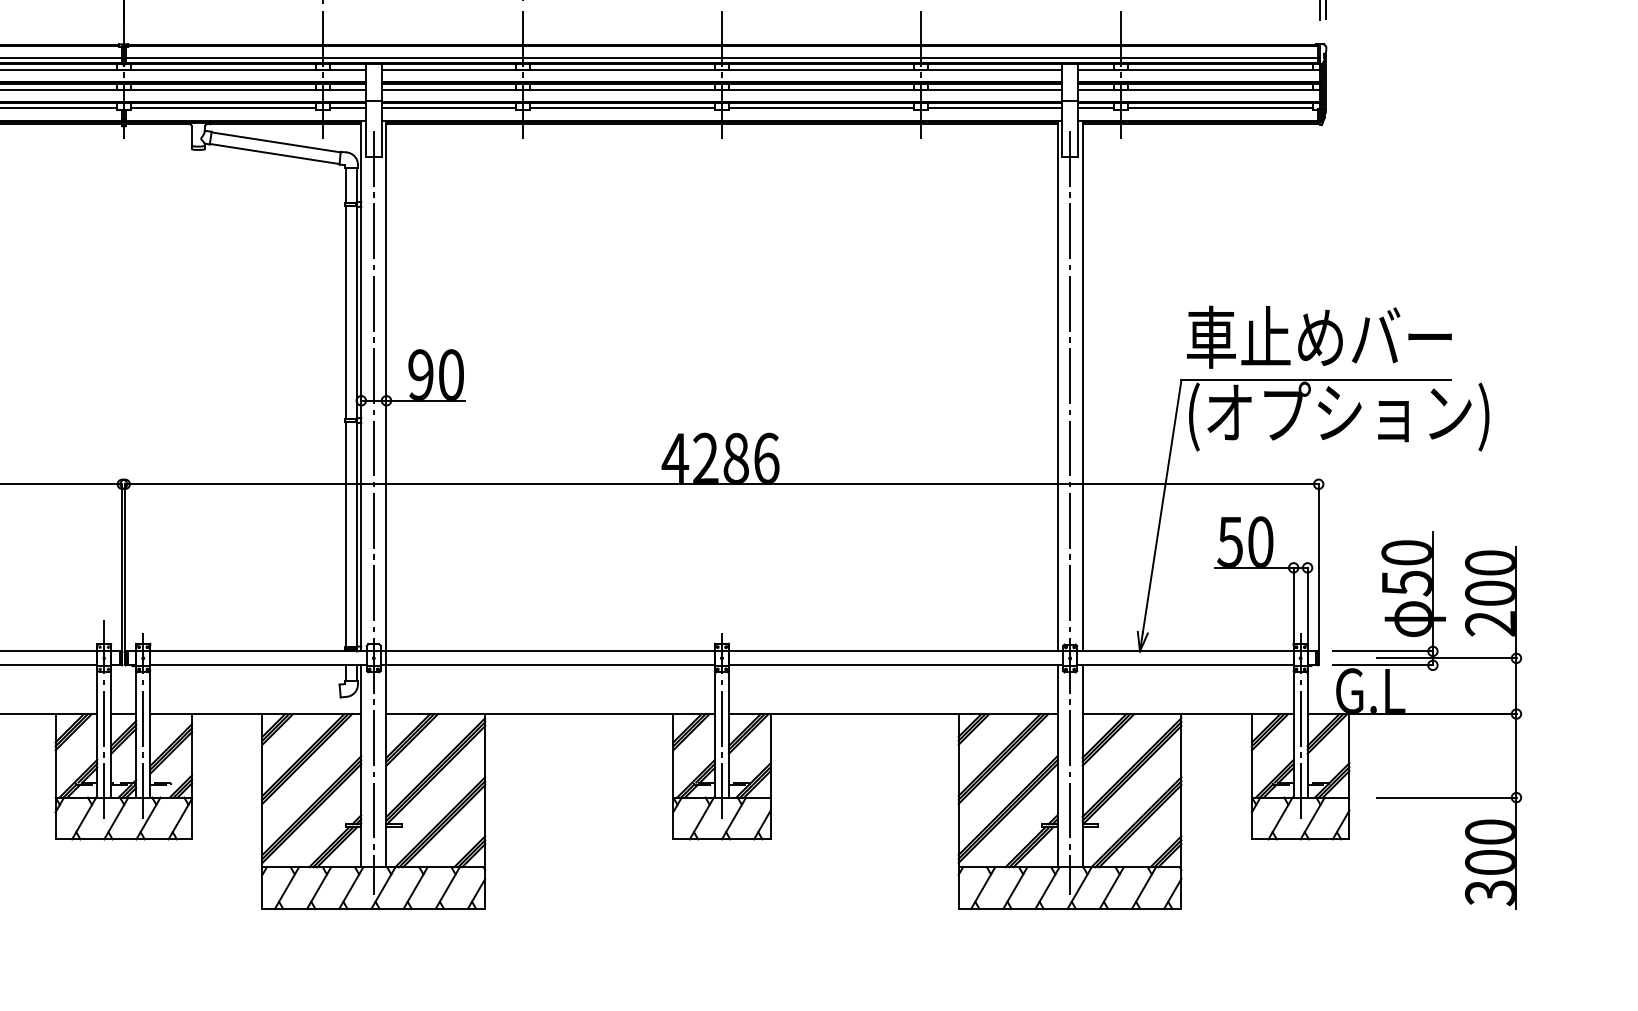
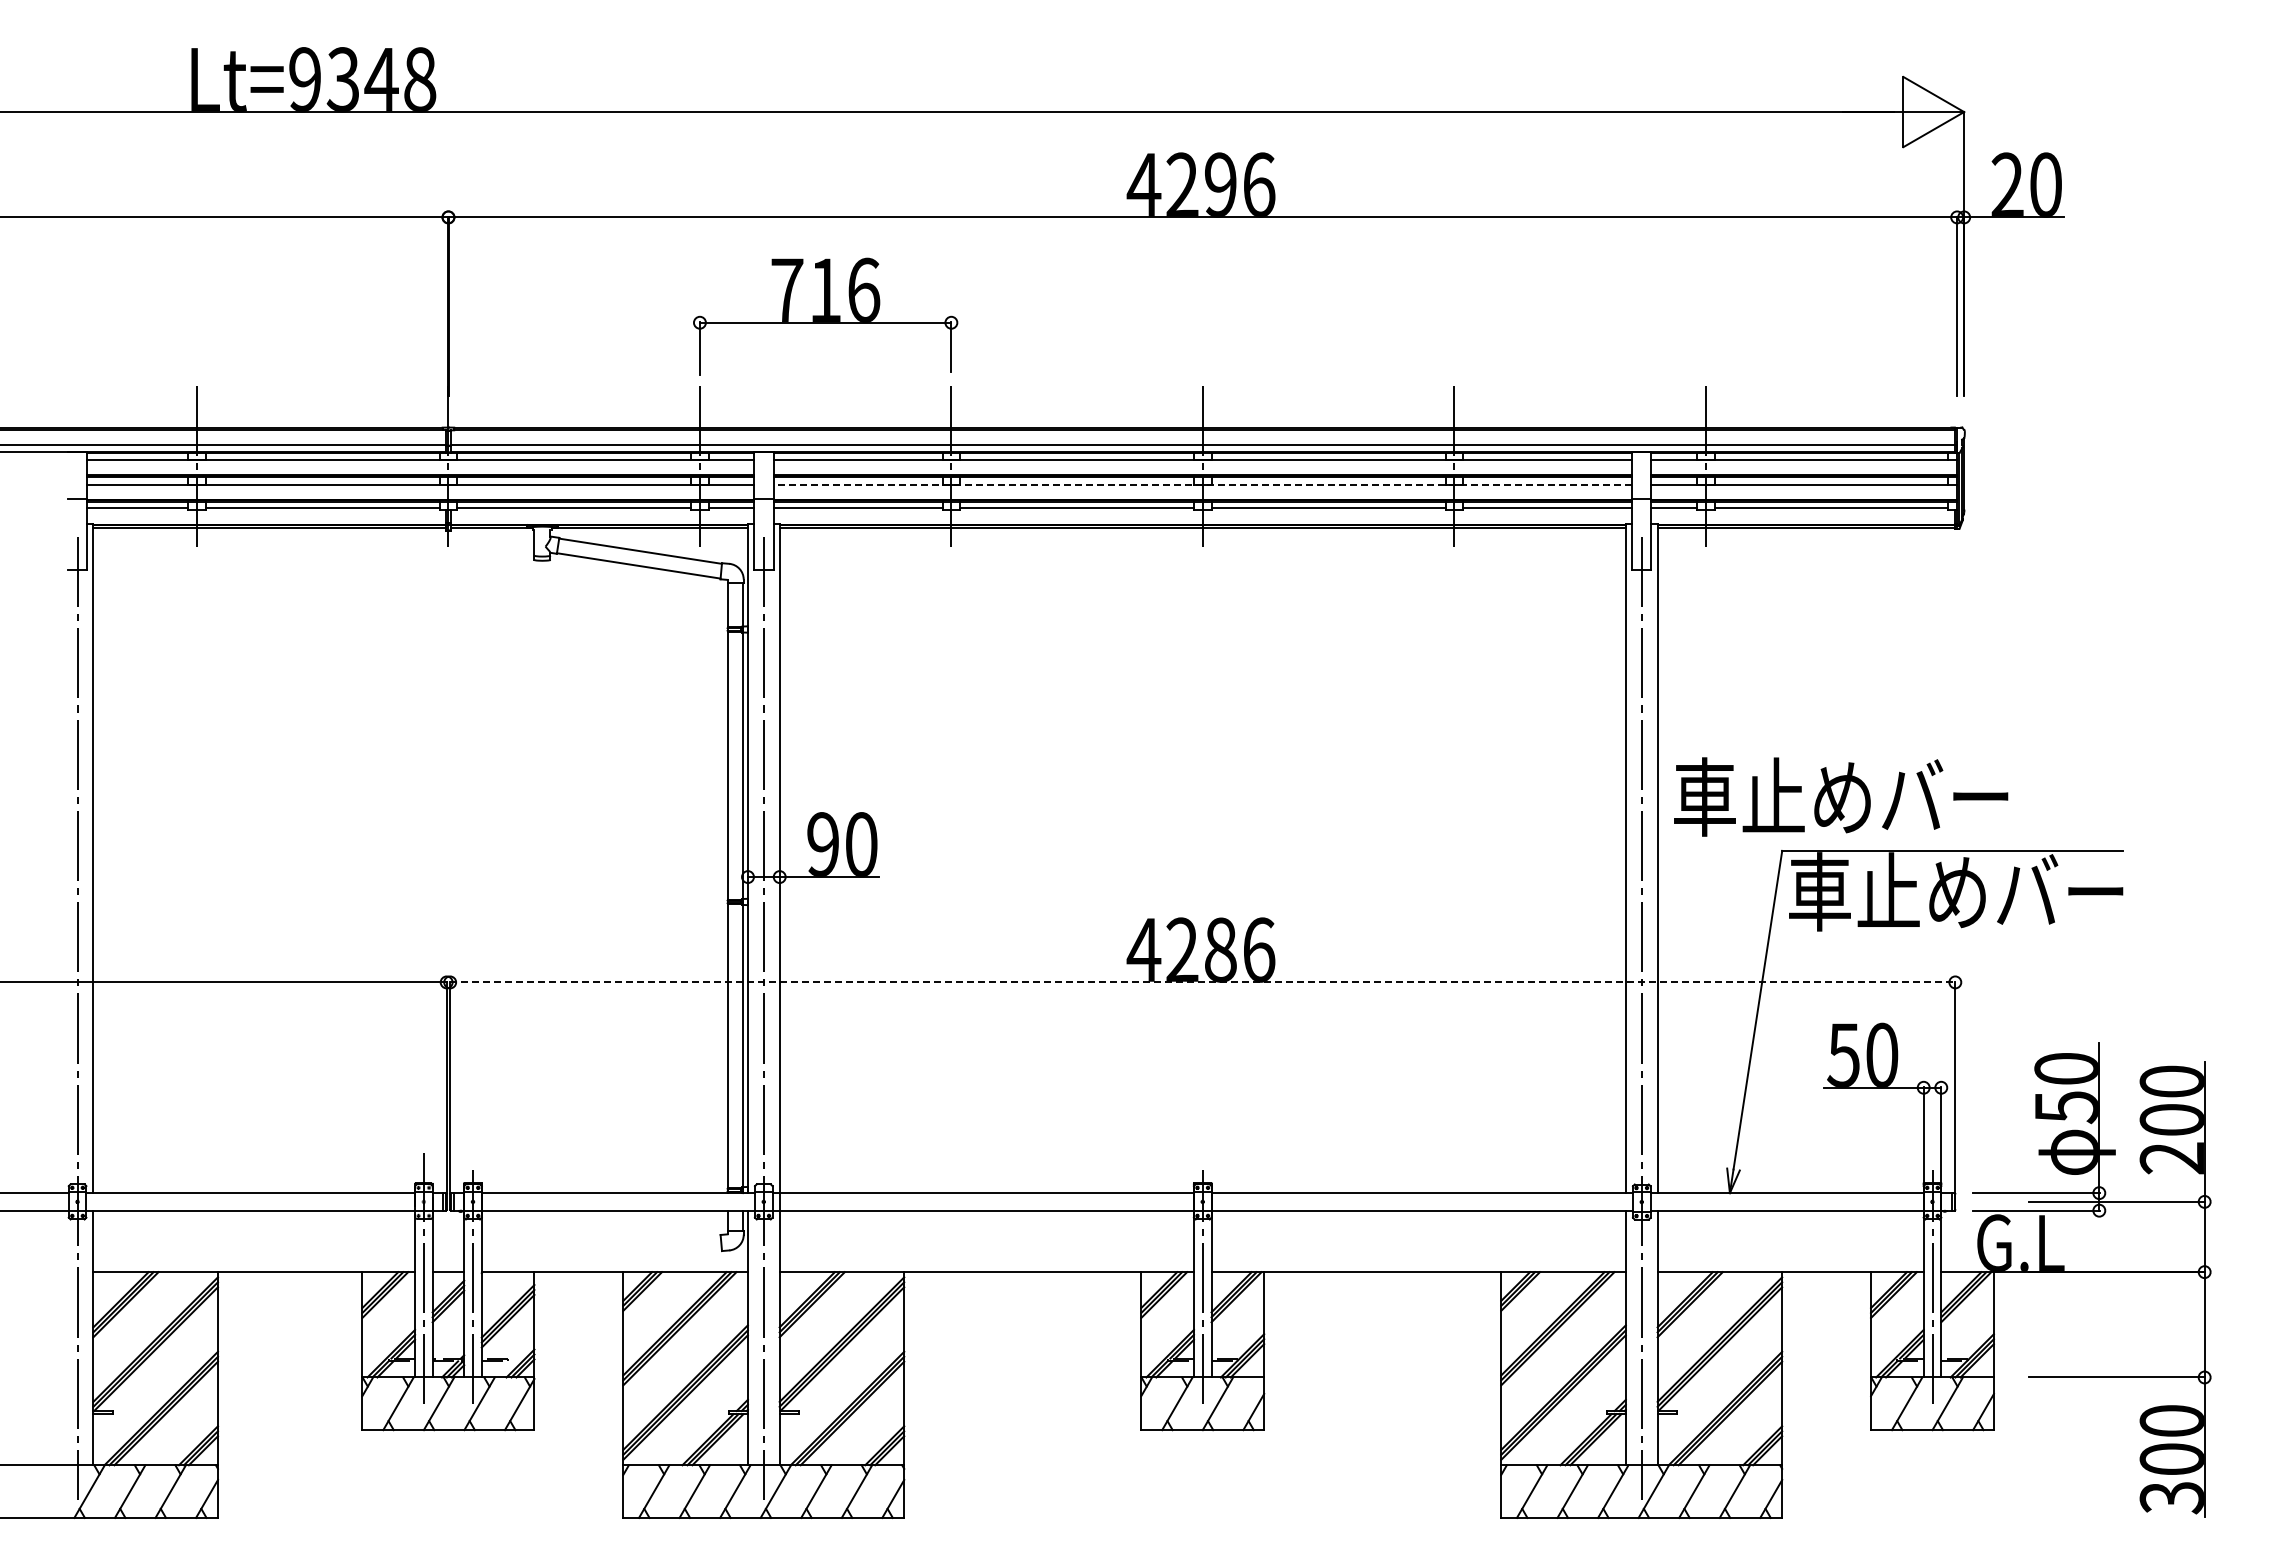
line: (721, 90) -> (1202, 485), solid -> dashed
text: (1319, 336) -> (1841, 796), moved
text: (1337, 416) -> (1979, 896), (オプション) -> 車止めバー
line: (721, 484) -> (1202, 982), solid -> dashed

